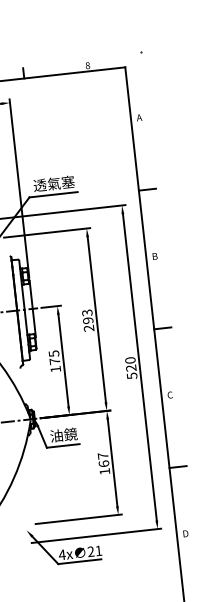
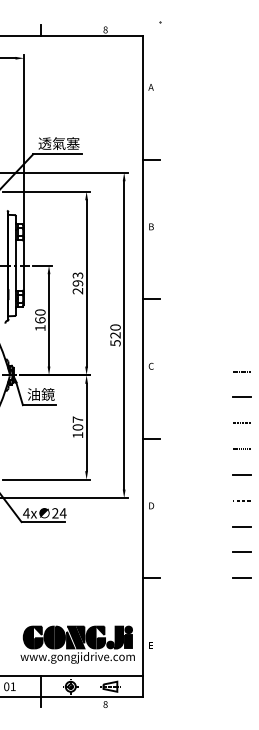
text: (54, 357) -> (40, 316), 175 -> 160
text: (103, 463) -> (77, 427), 167 -> 107
text: (98, 551) -> (62, 513), 21 -> 24

